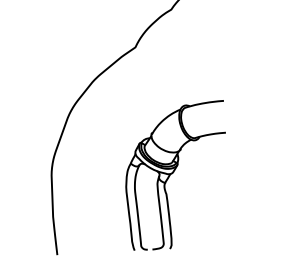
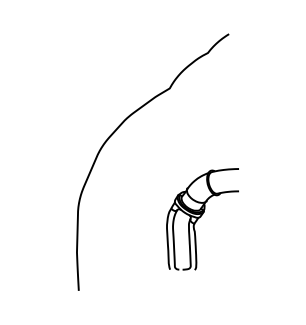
part: (176, 176) -> (202, 219), size x0.7

